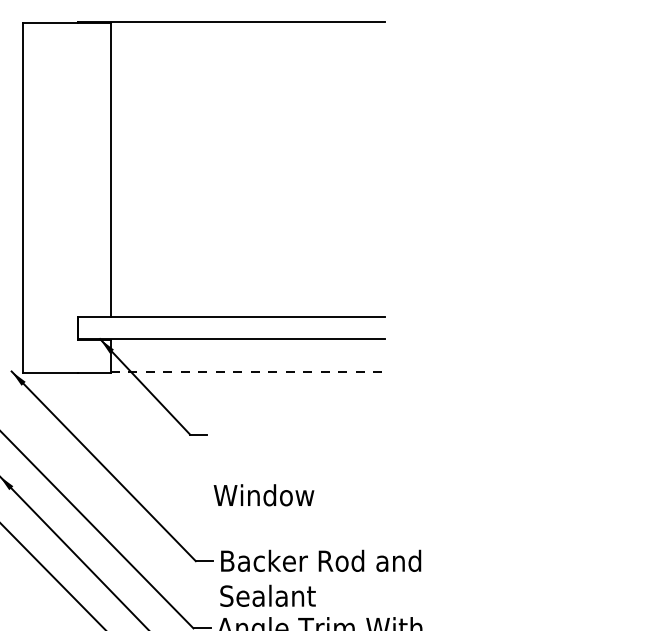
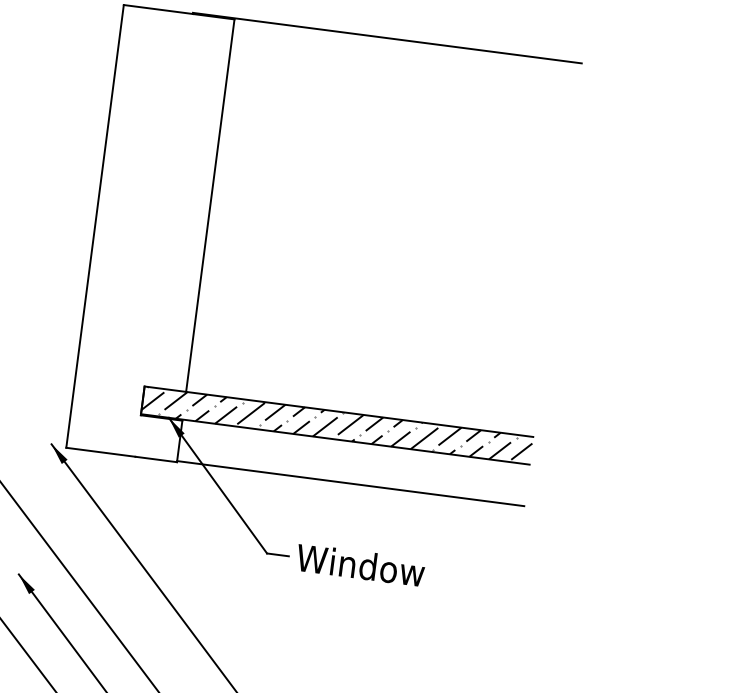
hatch: (231, 328) -> (336, 426), added
line: (248, 371) -> (351, 483), dashed -> solid
text: (263, 495) -> (360, 565), moved

